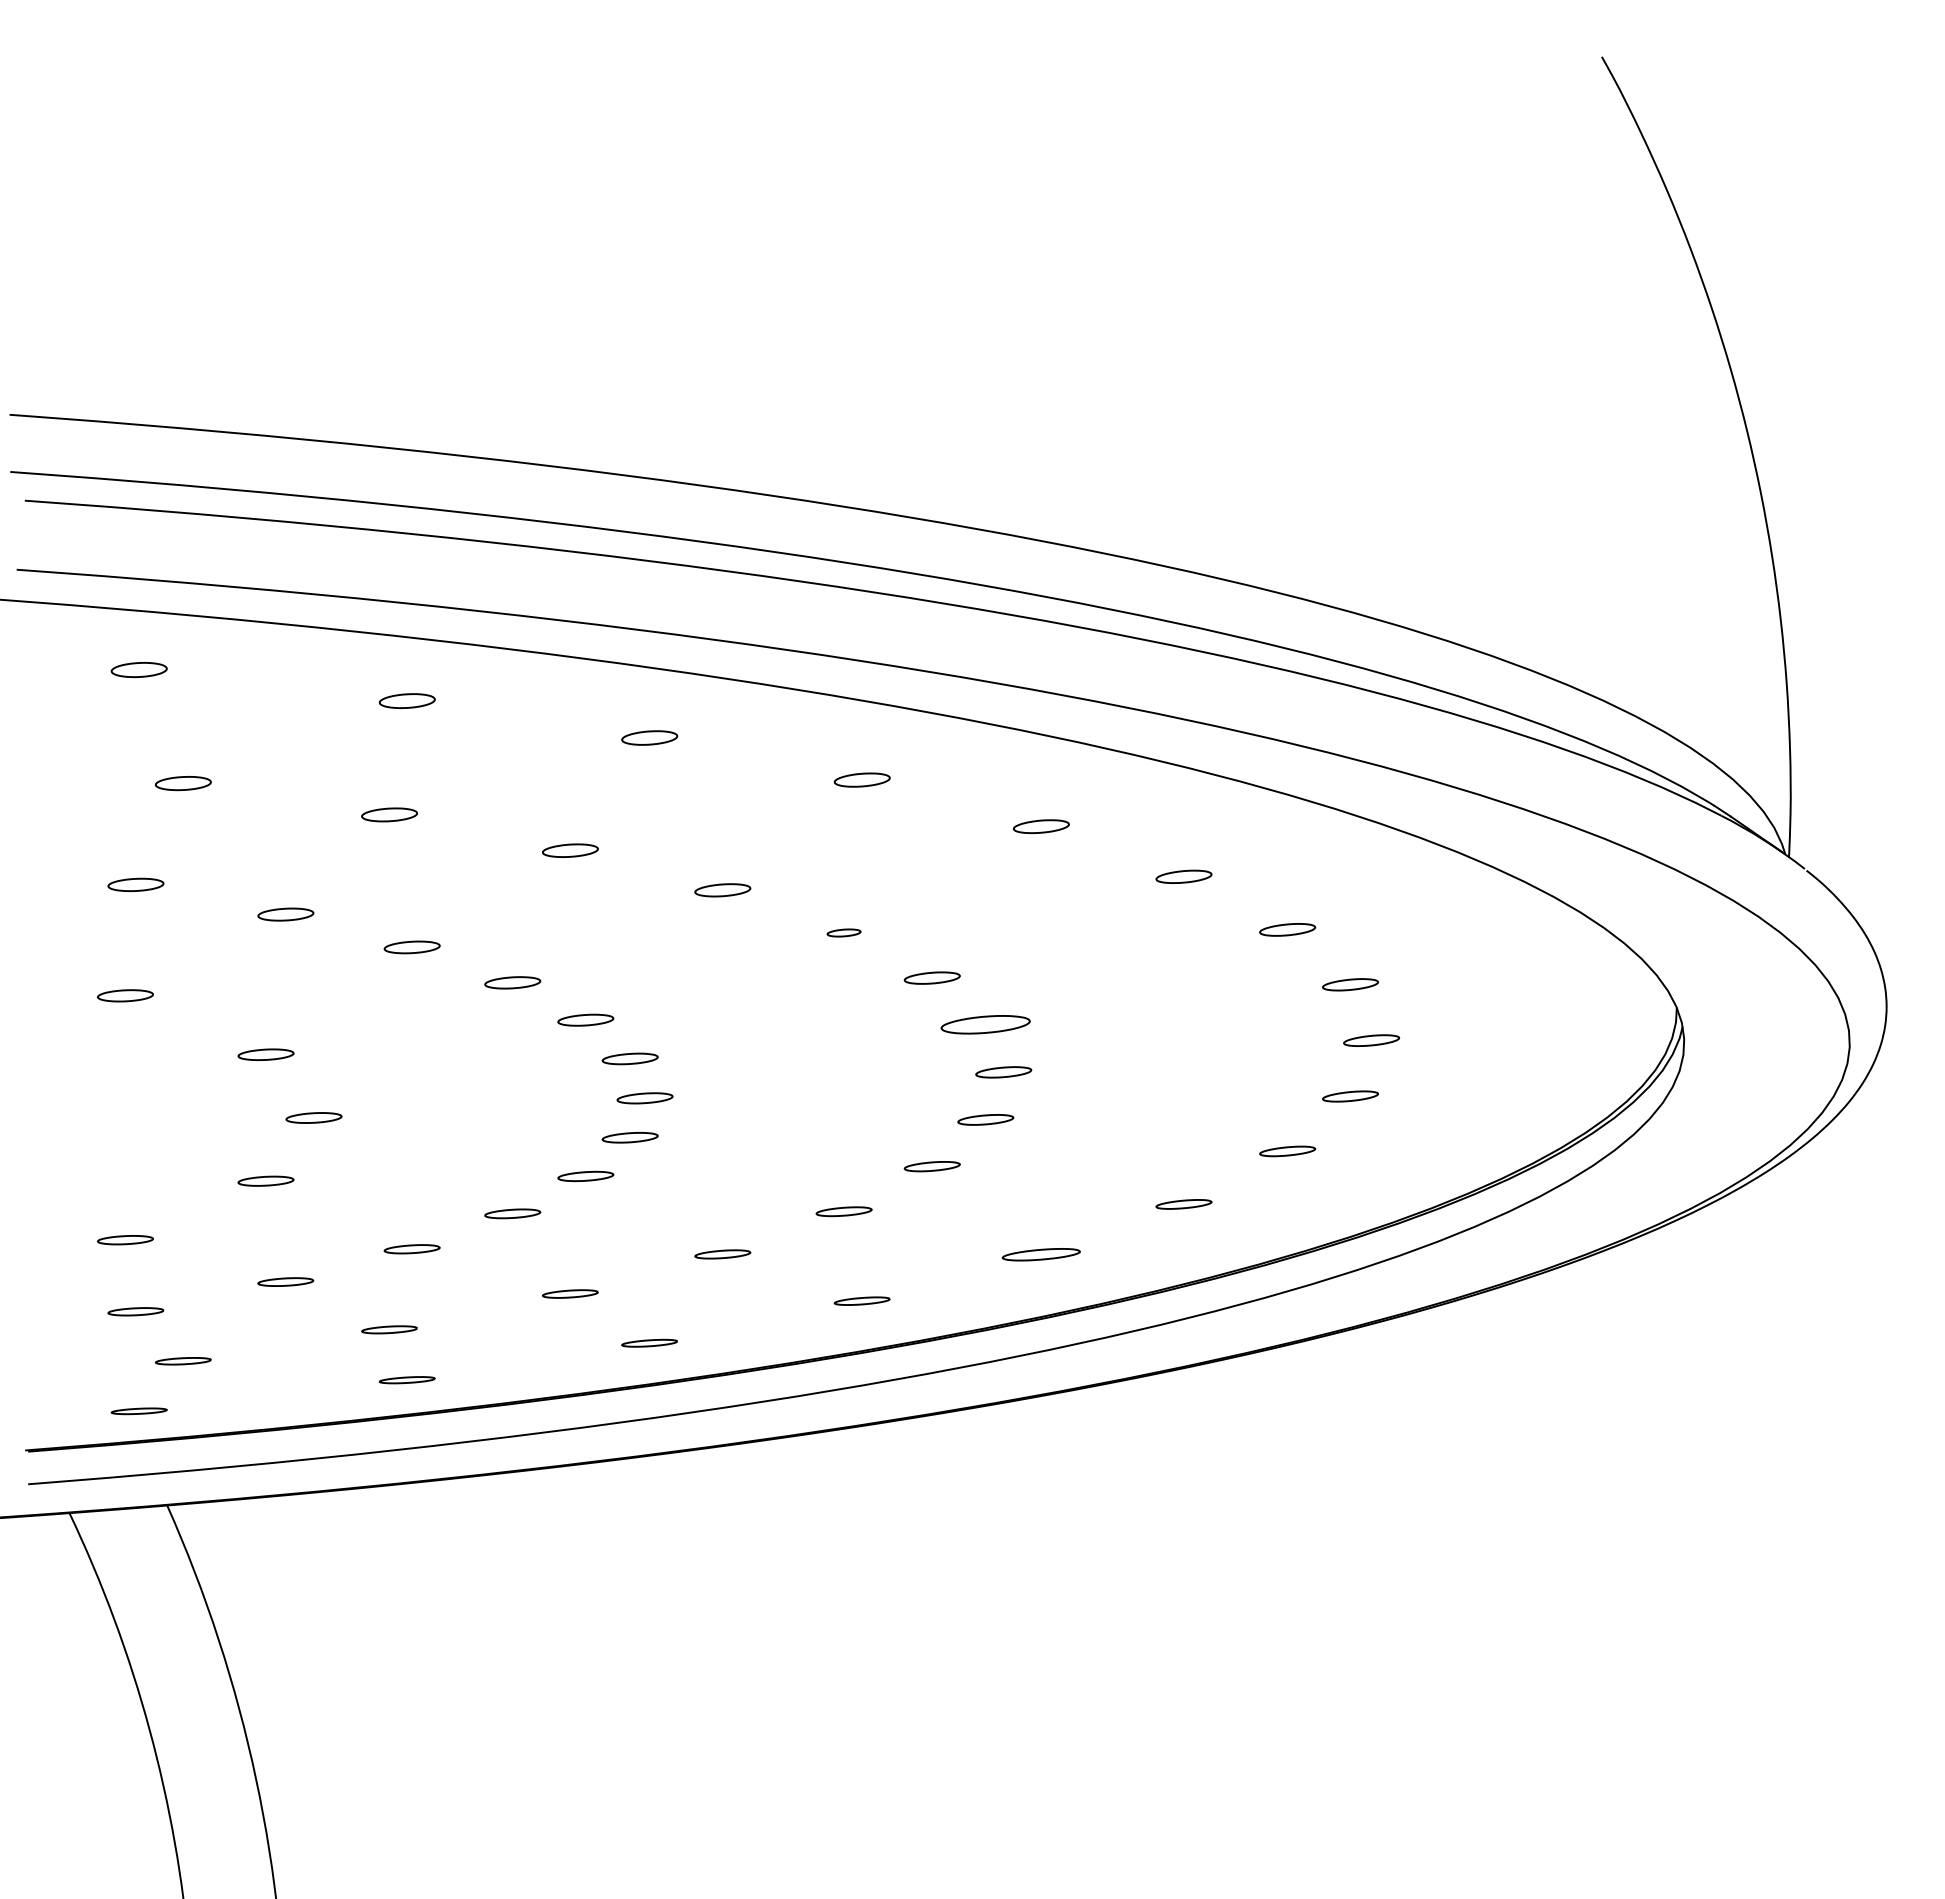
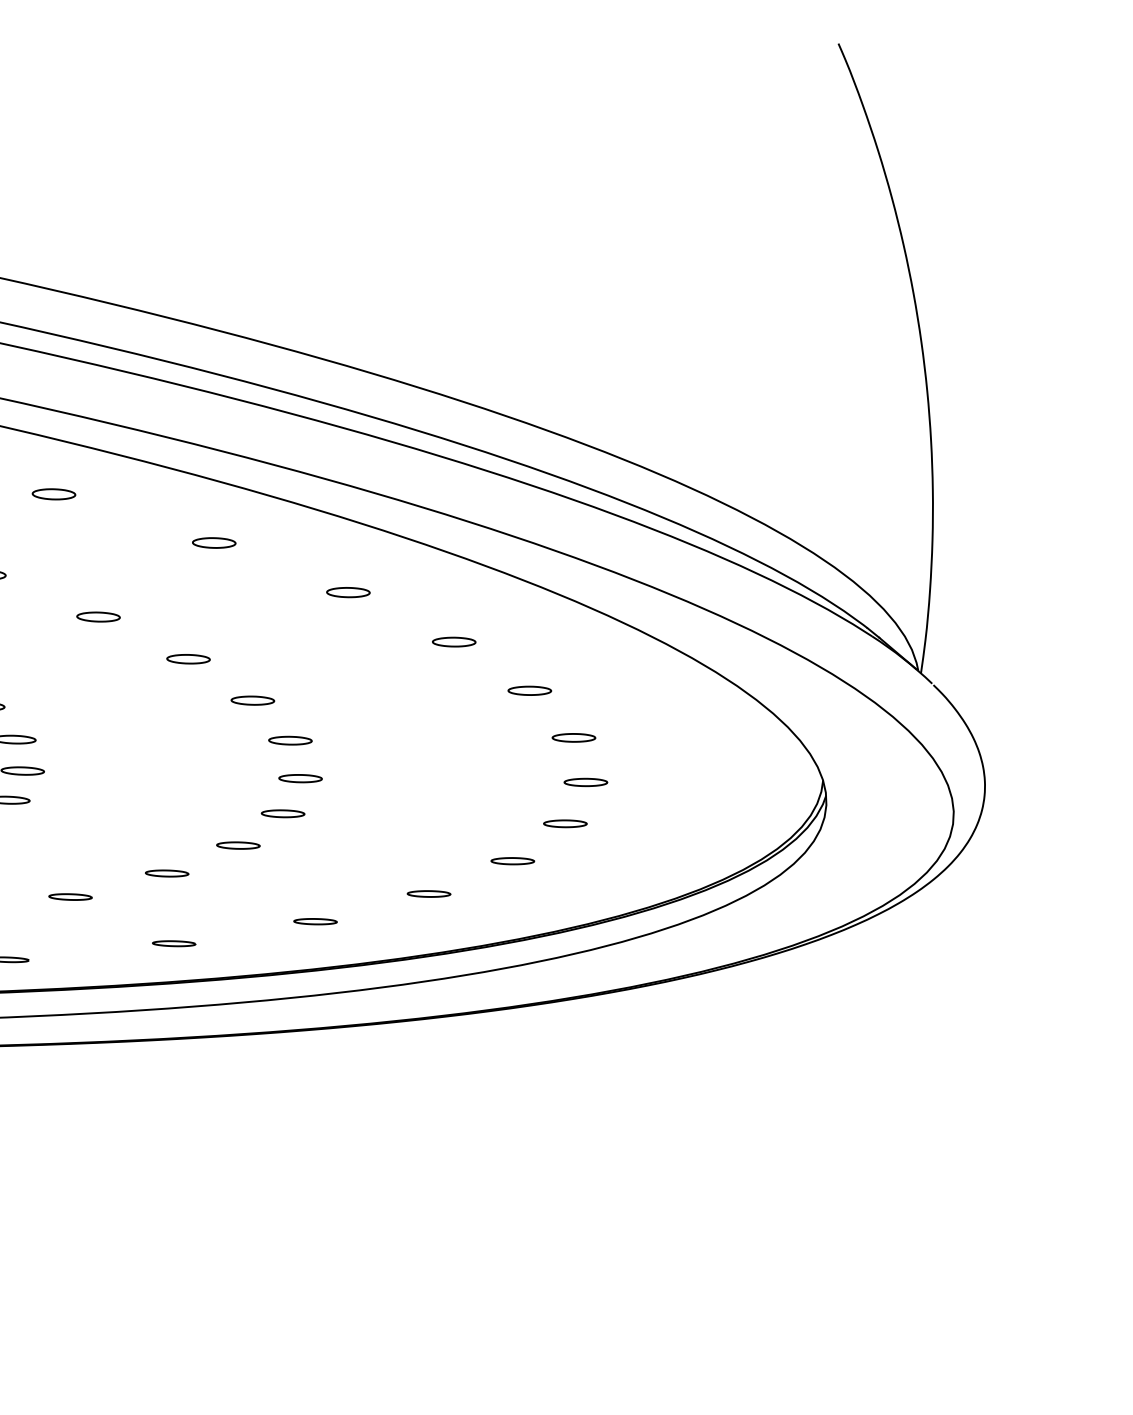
part: (843, 932) -> (188, 658), size x1.67
part: (985, 1024) -> (290, 740), size x0.62
part: (1041, 1254) -> (315, 921), size x0.71

